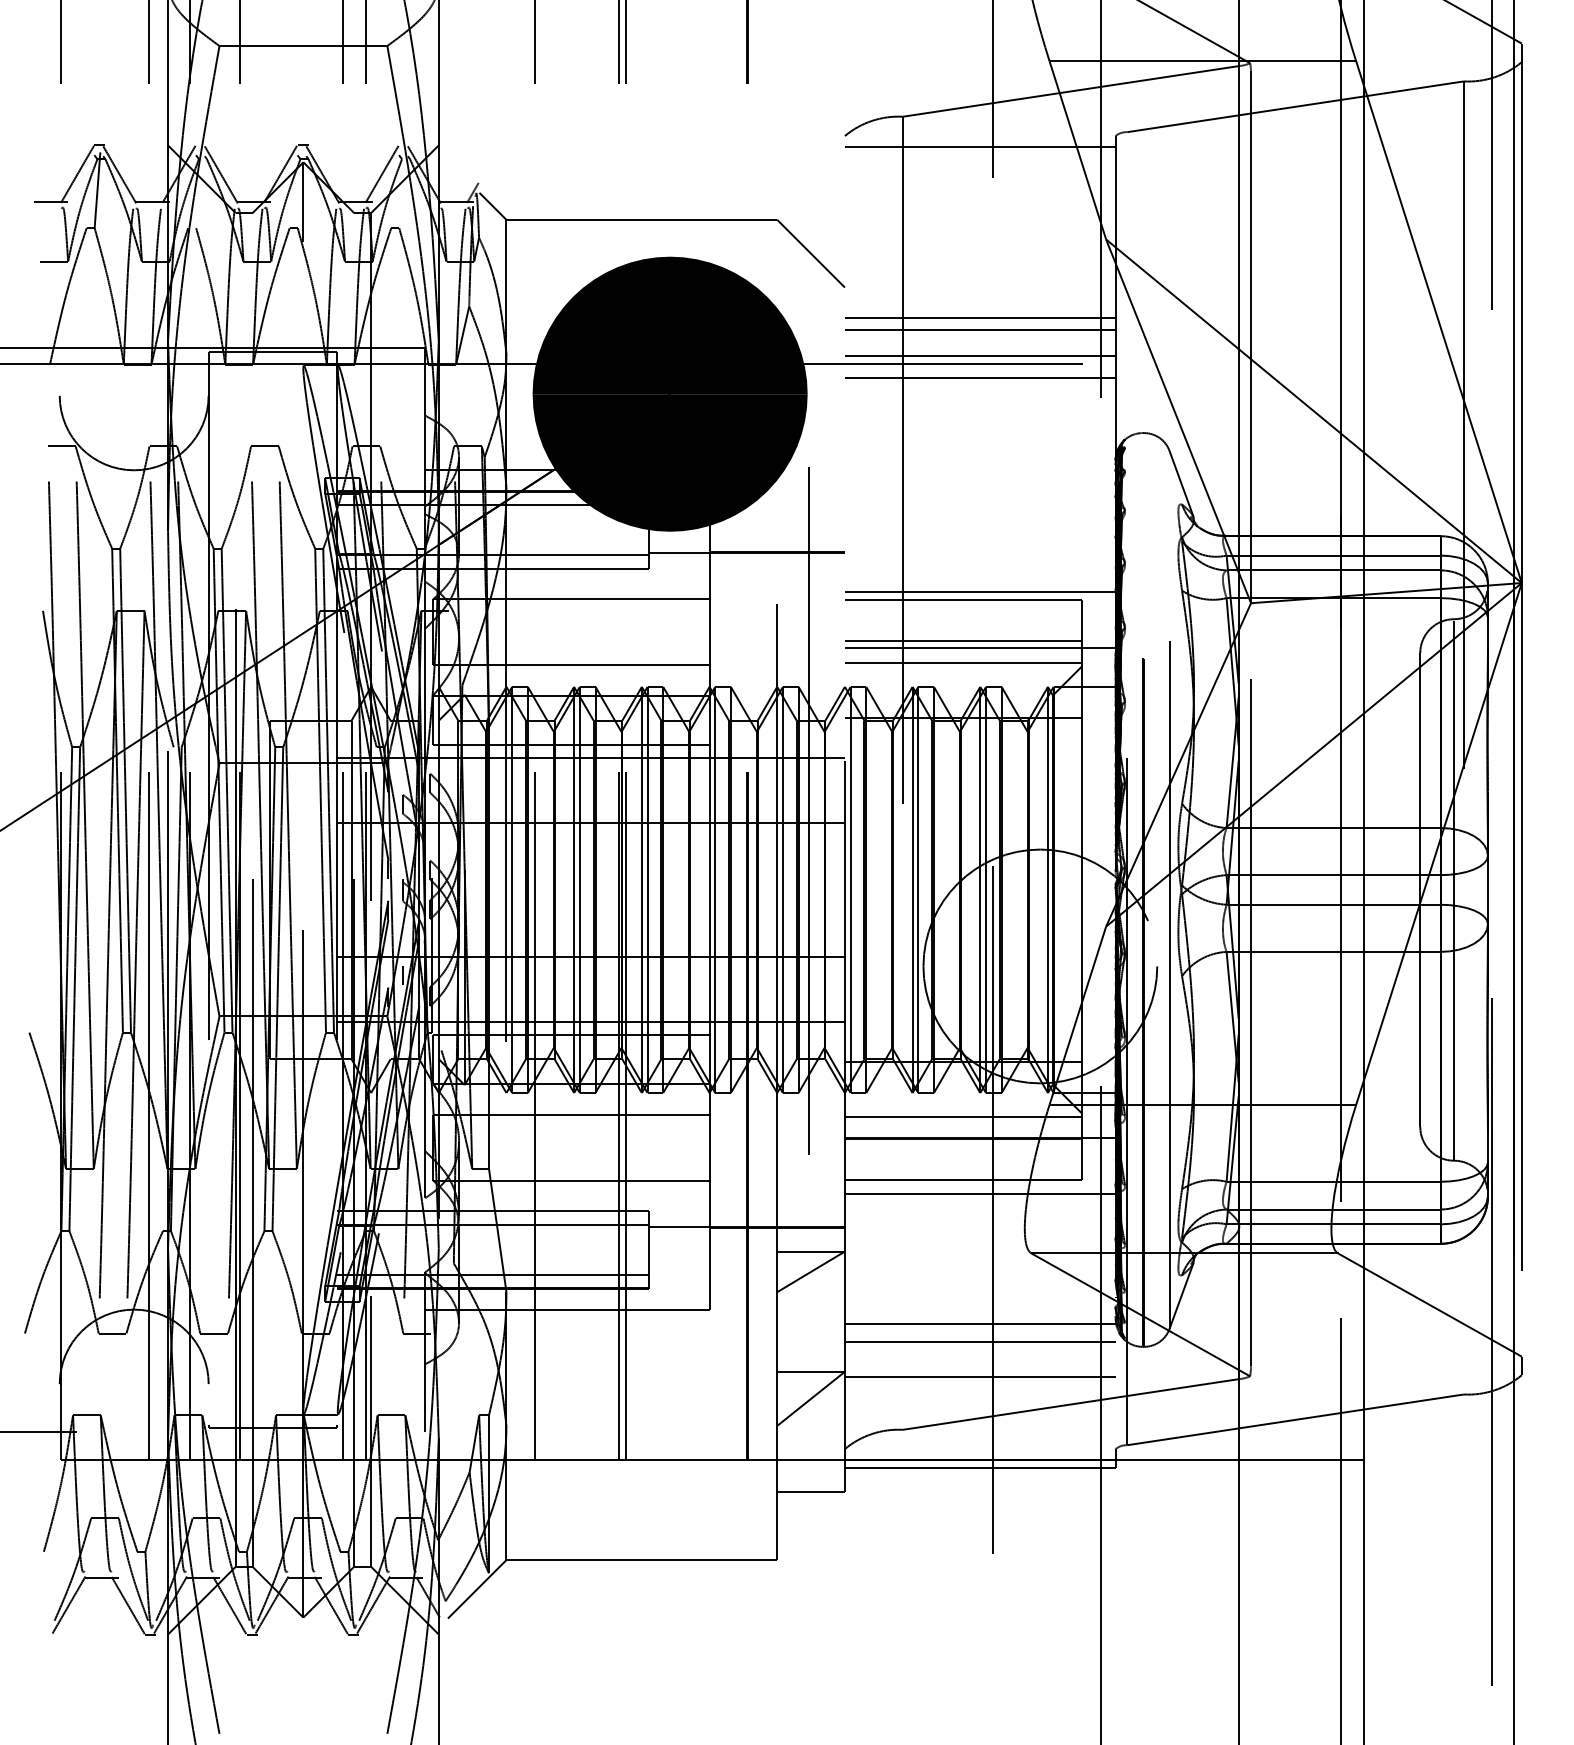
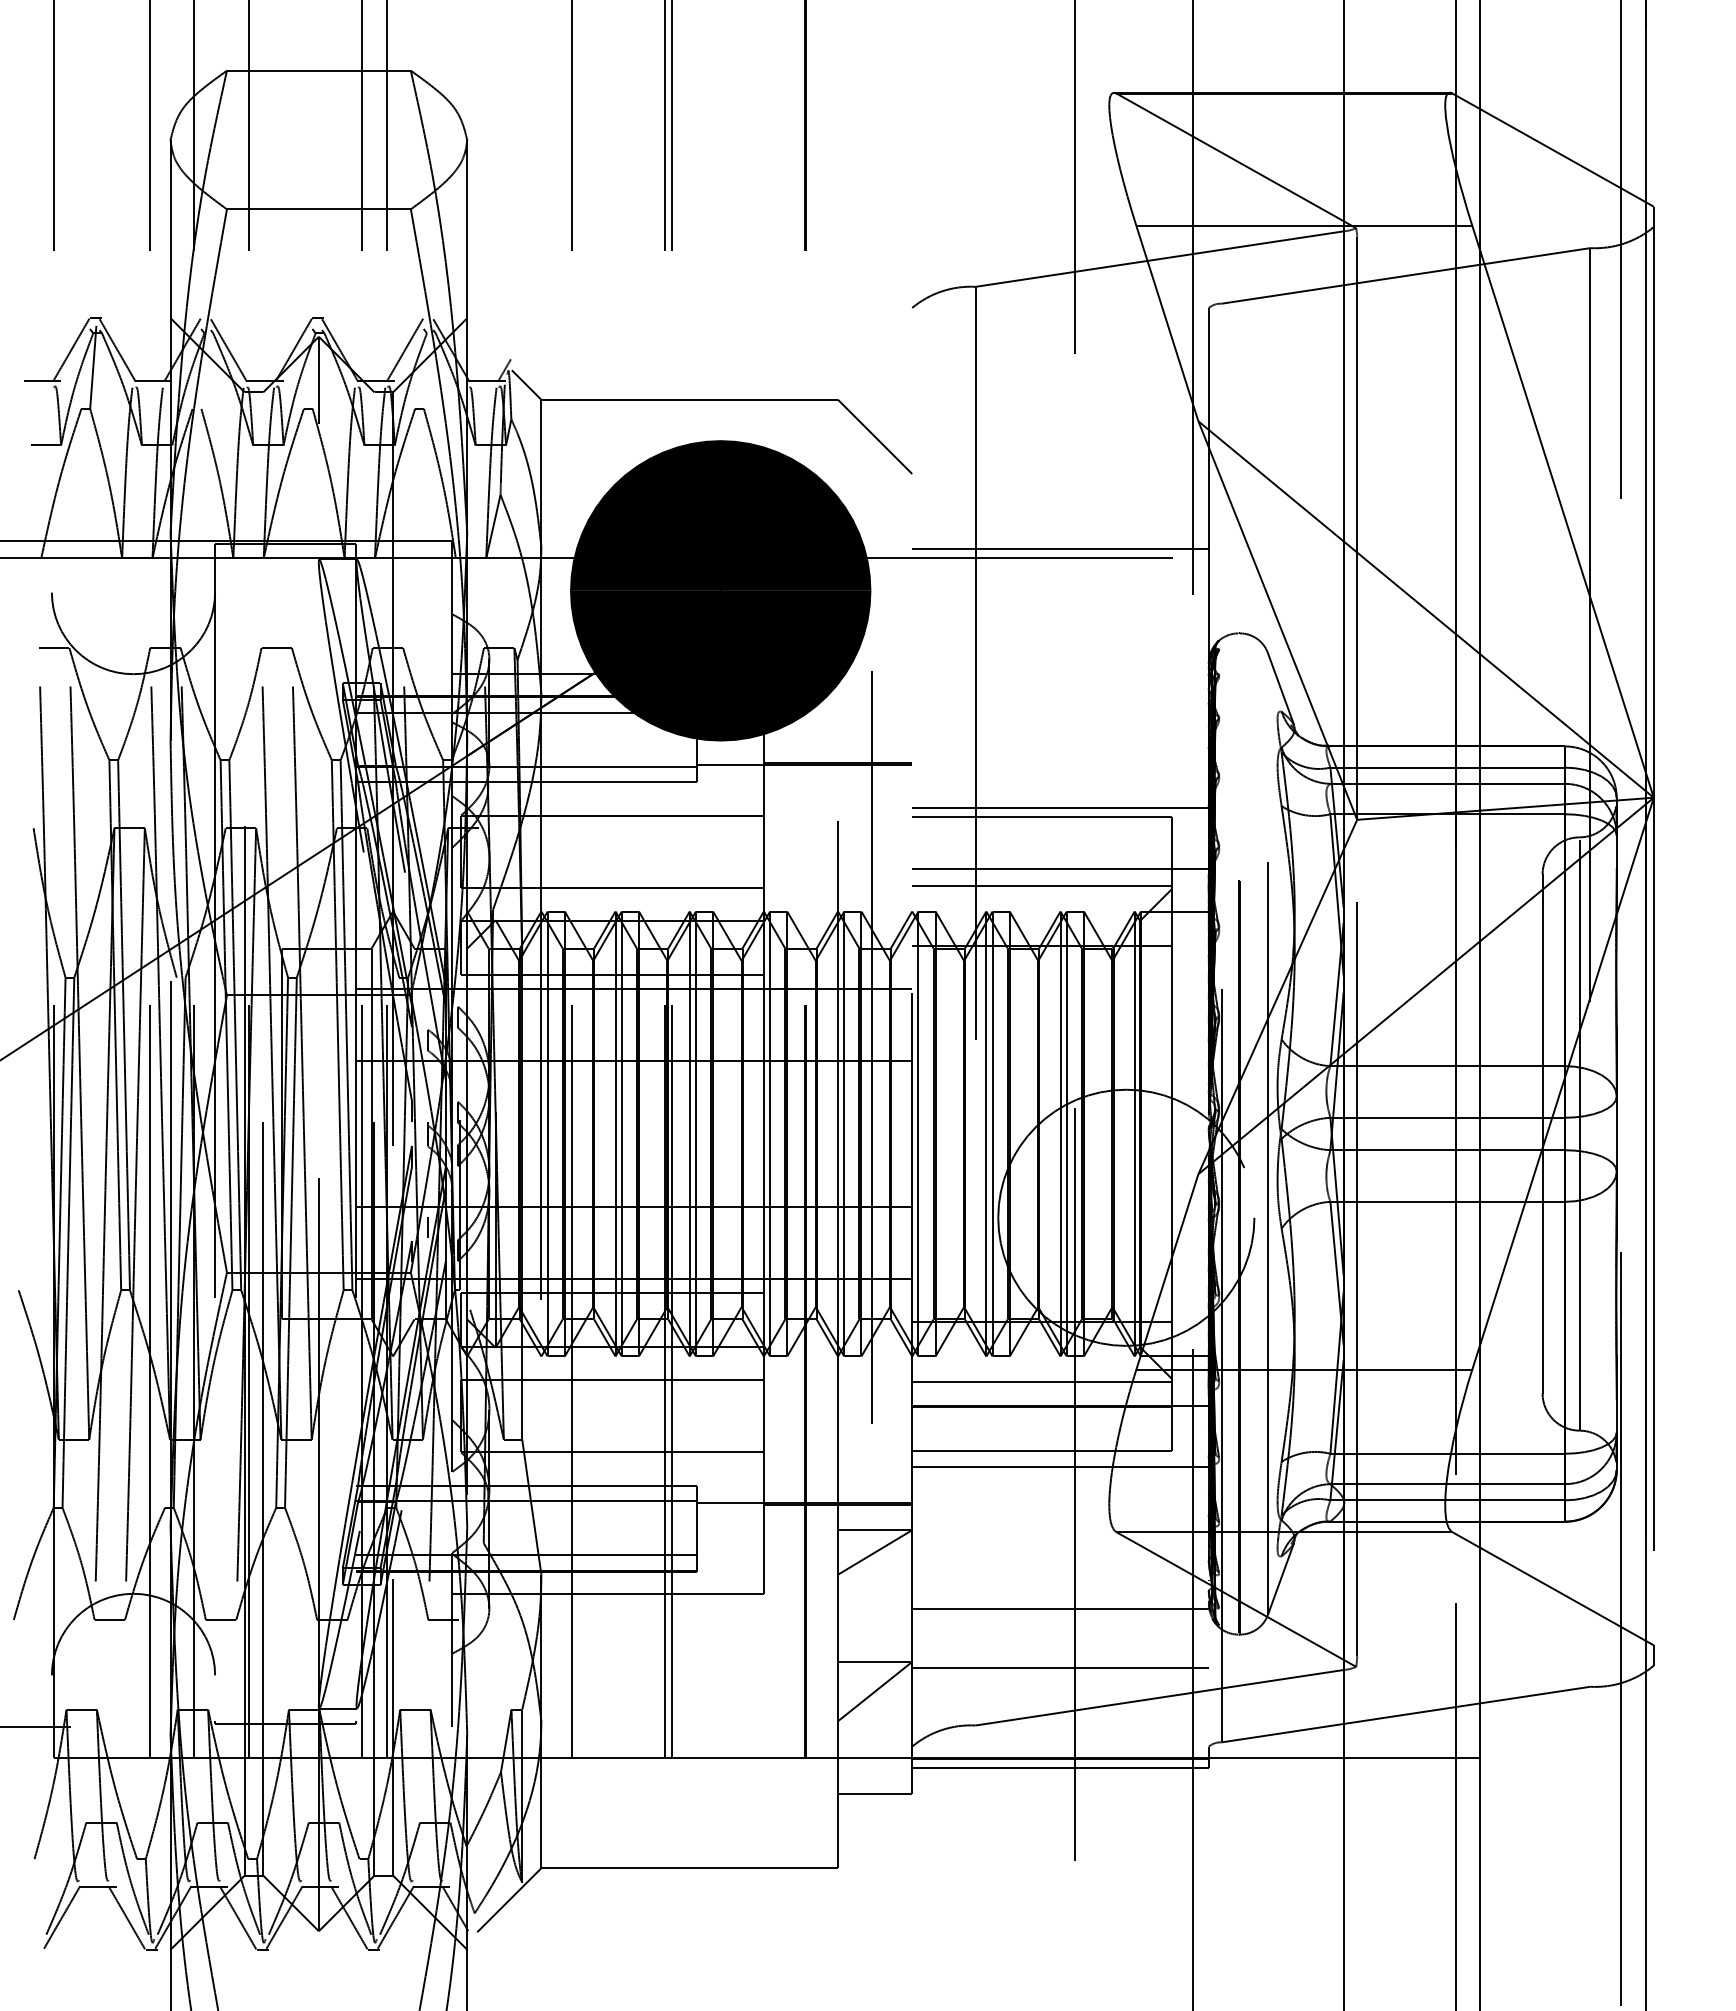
line: (980, 146) -> (1060, 319), removed
line: (980, 317) -> (1060, 506), removed
line: (980, 330) -> (1060, 520), removed
line: (980, 378) -> (1060, 573), removed
line: (962, 641) -> (1041, 861), removed
line: (980, 1342) -> (1060, 1629), removed

